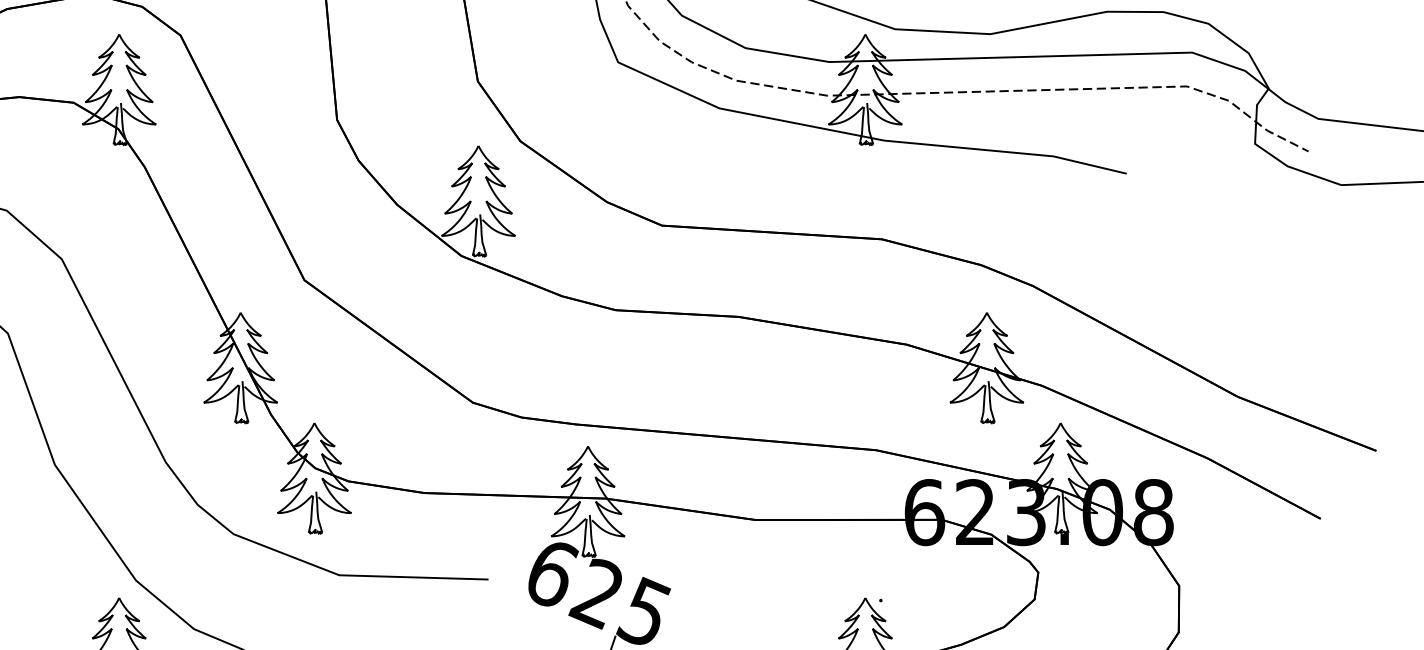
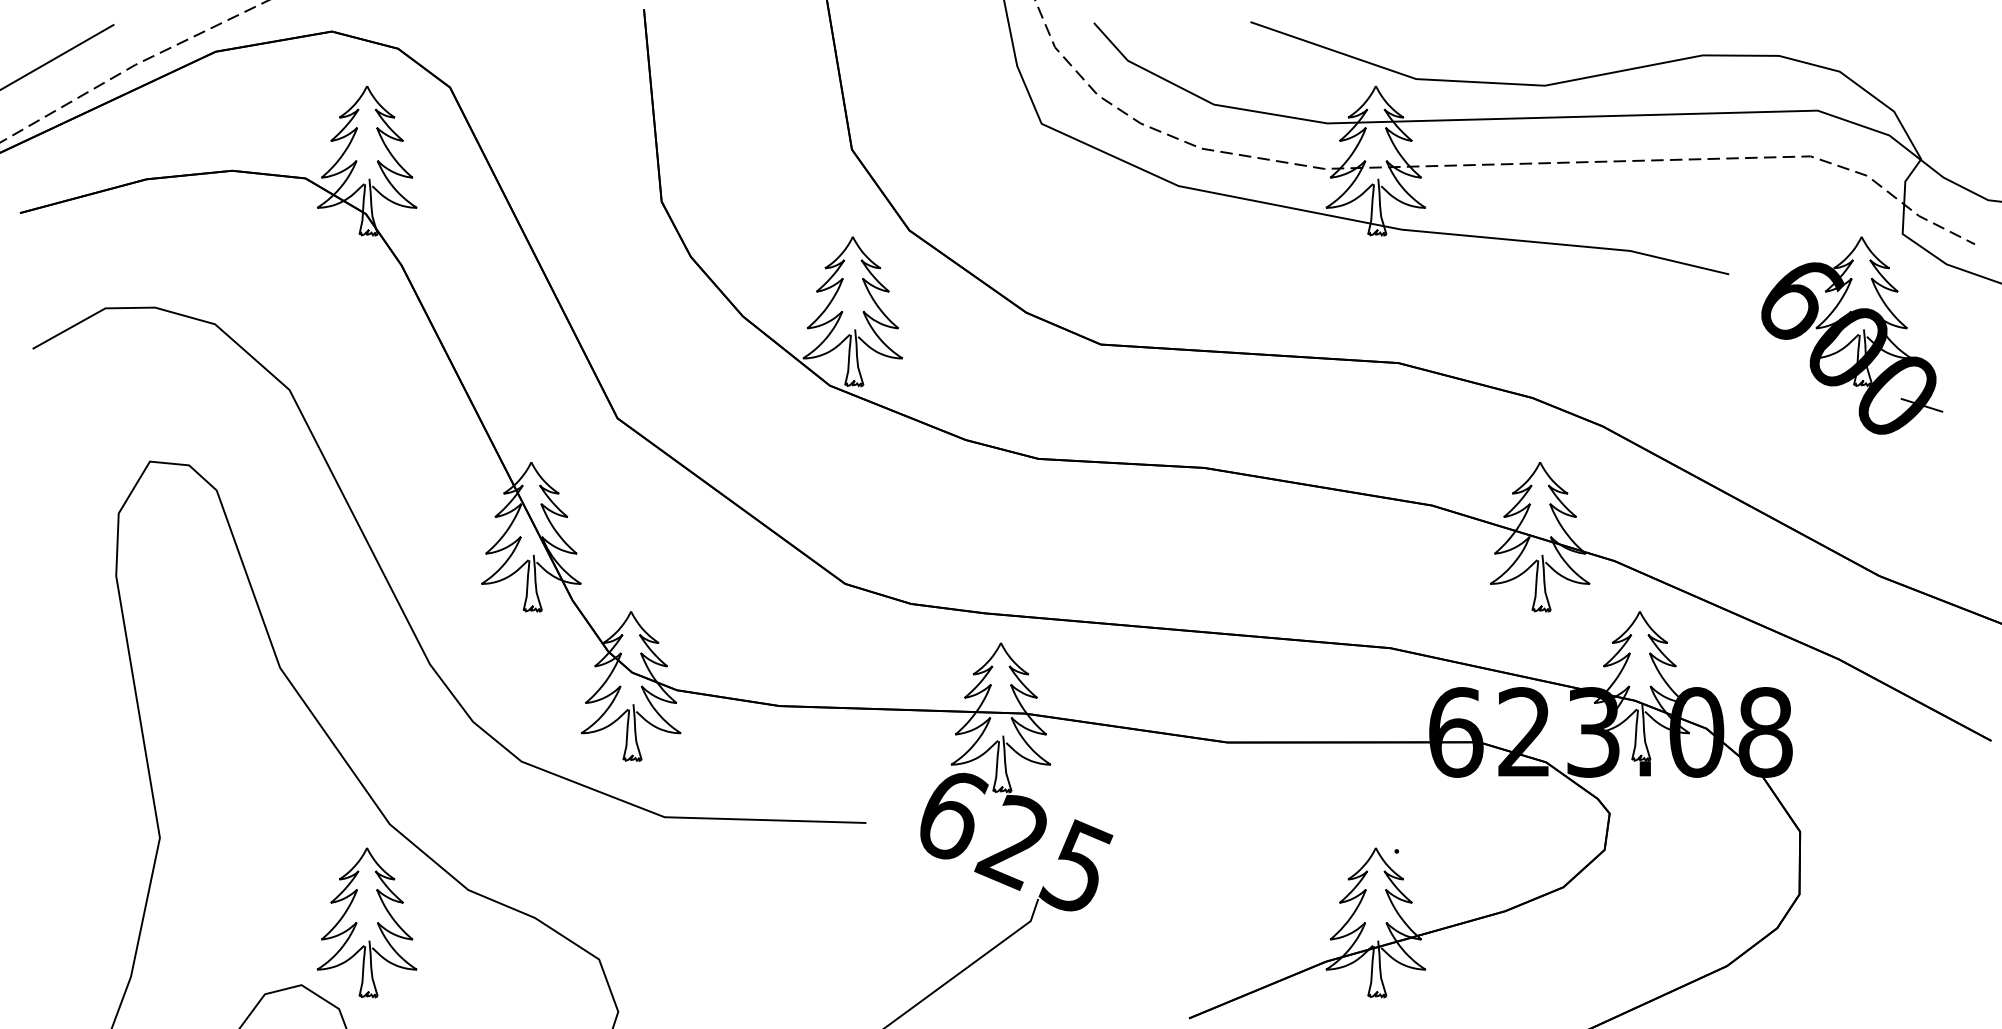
part: (1217, 218) -> (1852, 335), added

